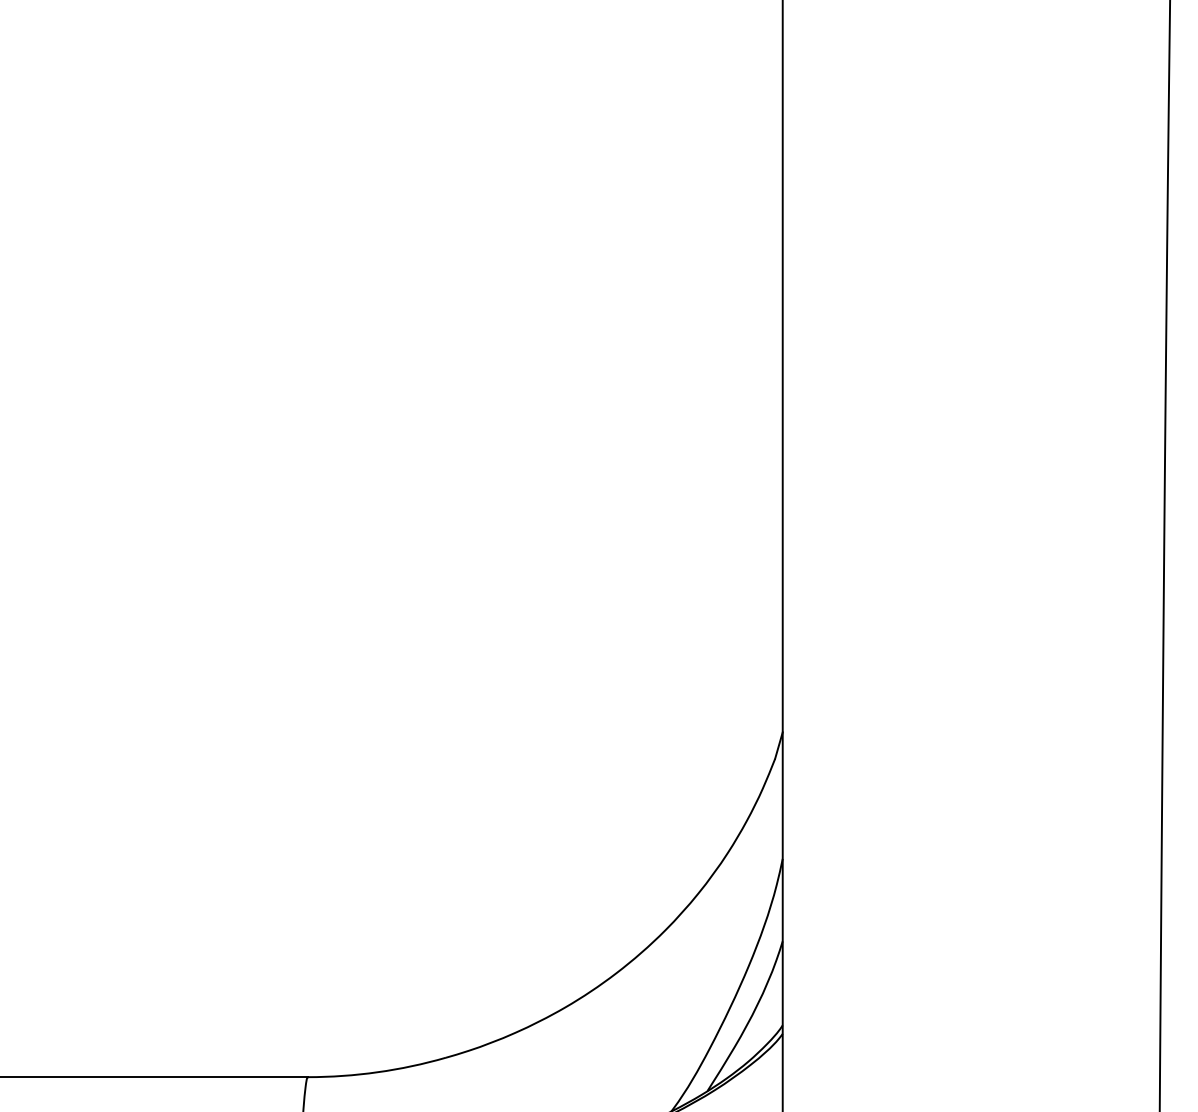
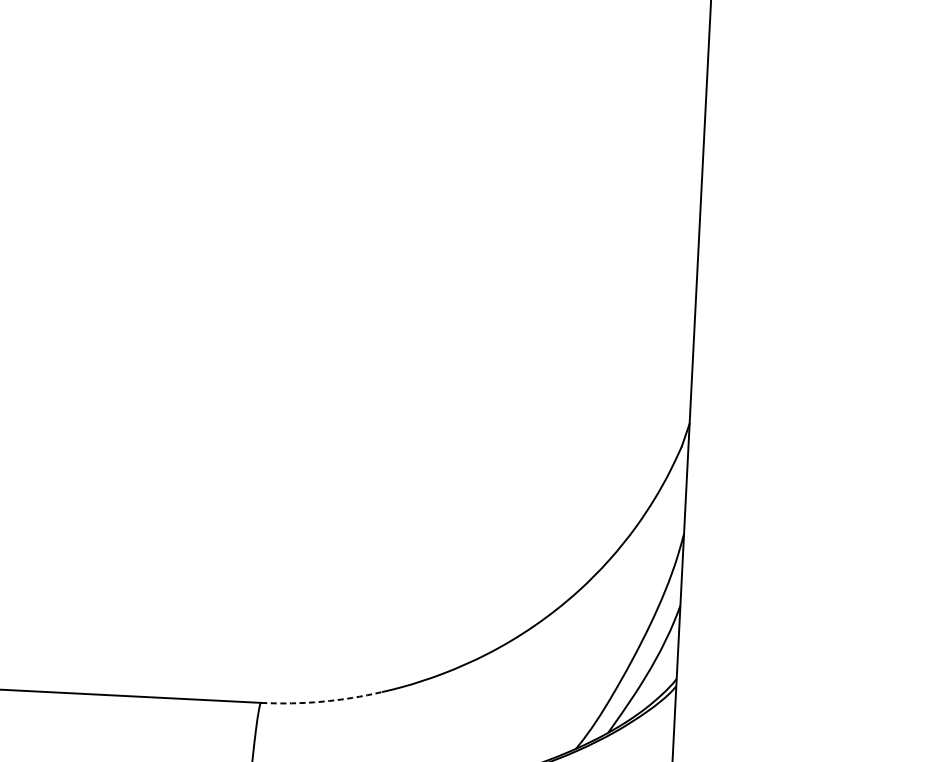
arc: (377, 1072) -> (321, 701), solid -> dashed

